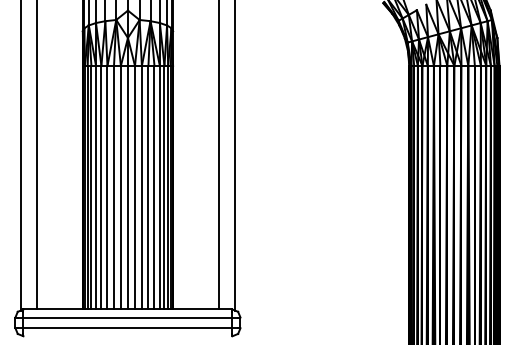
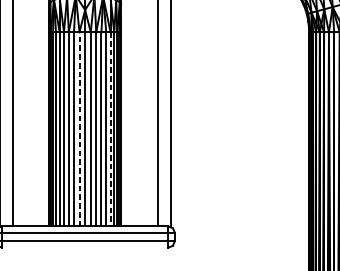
line: (120, 187) -> (79, 129), solid -> dashed
line: (159, 187) -> (110, 129), solid -> dashed

